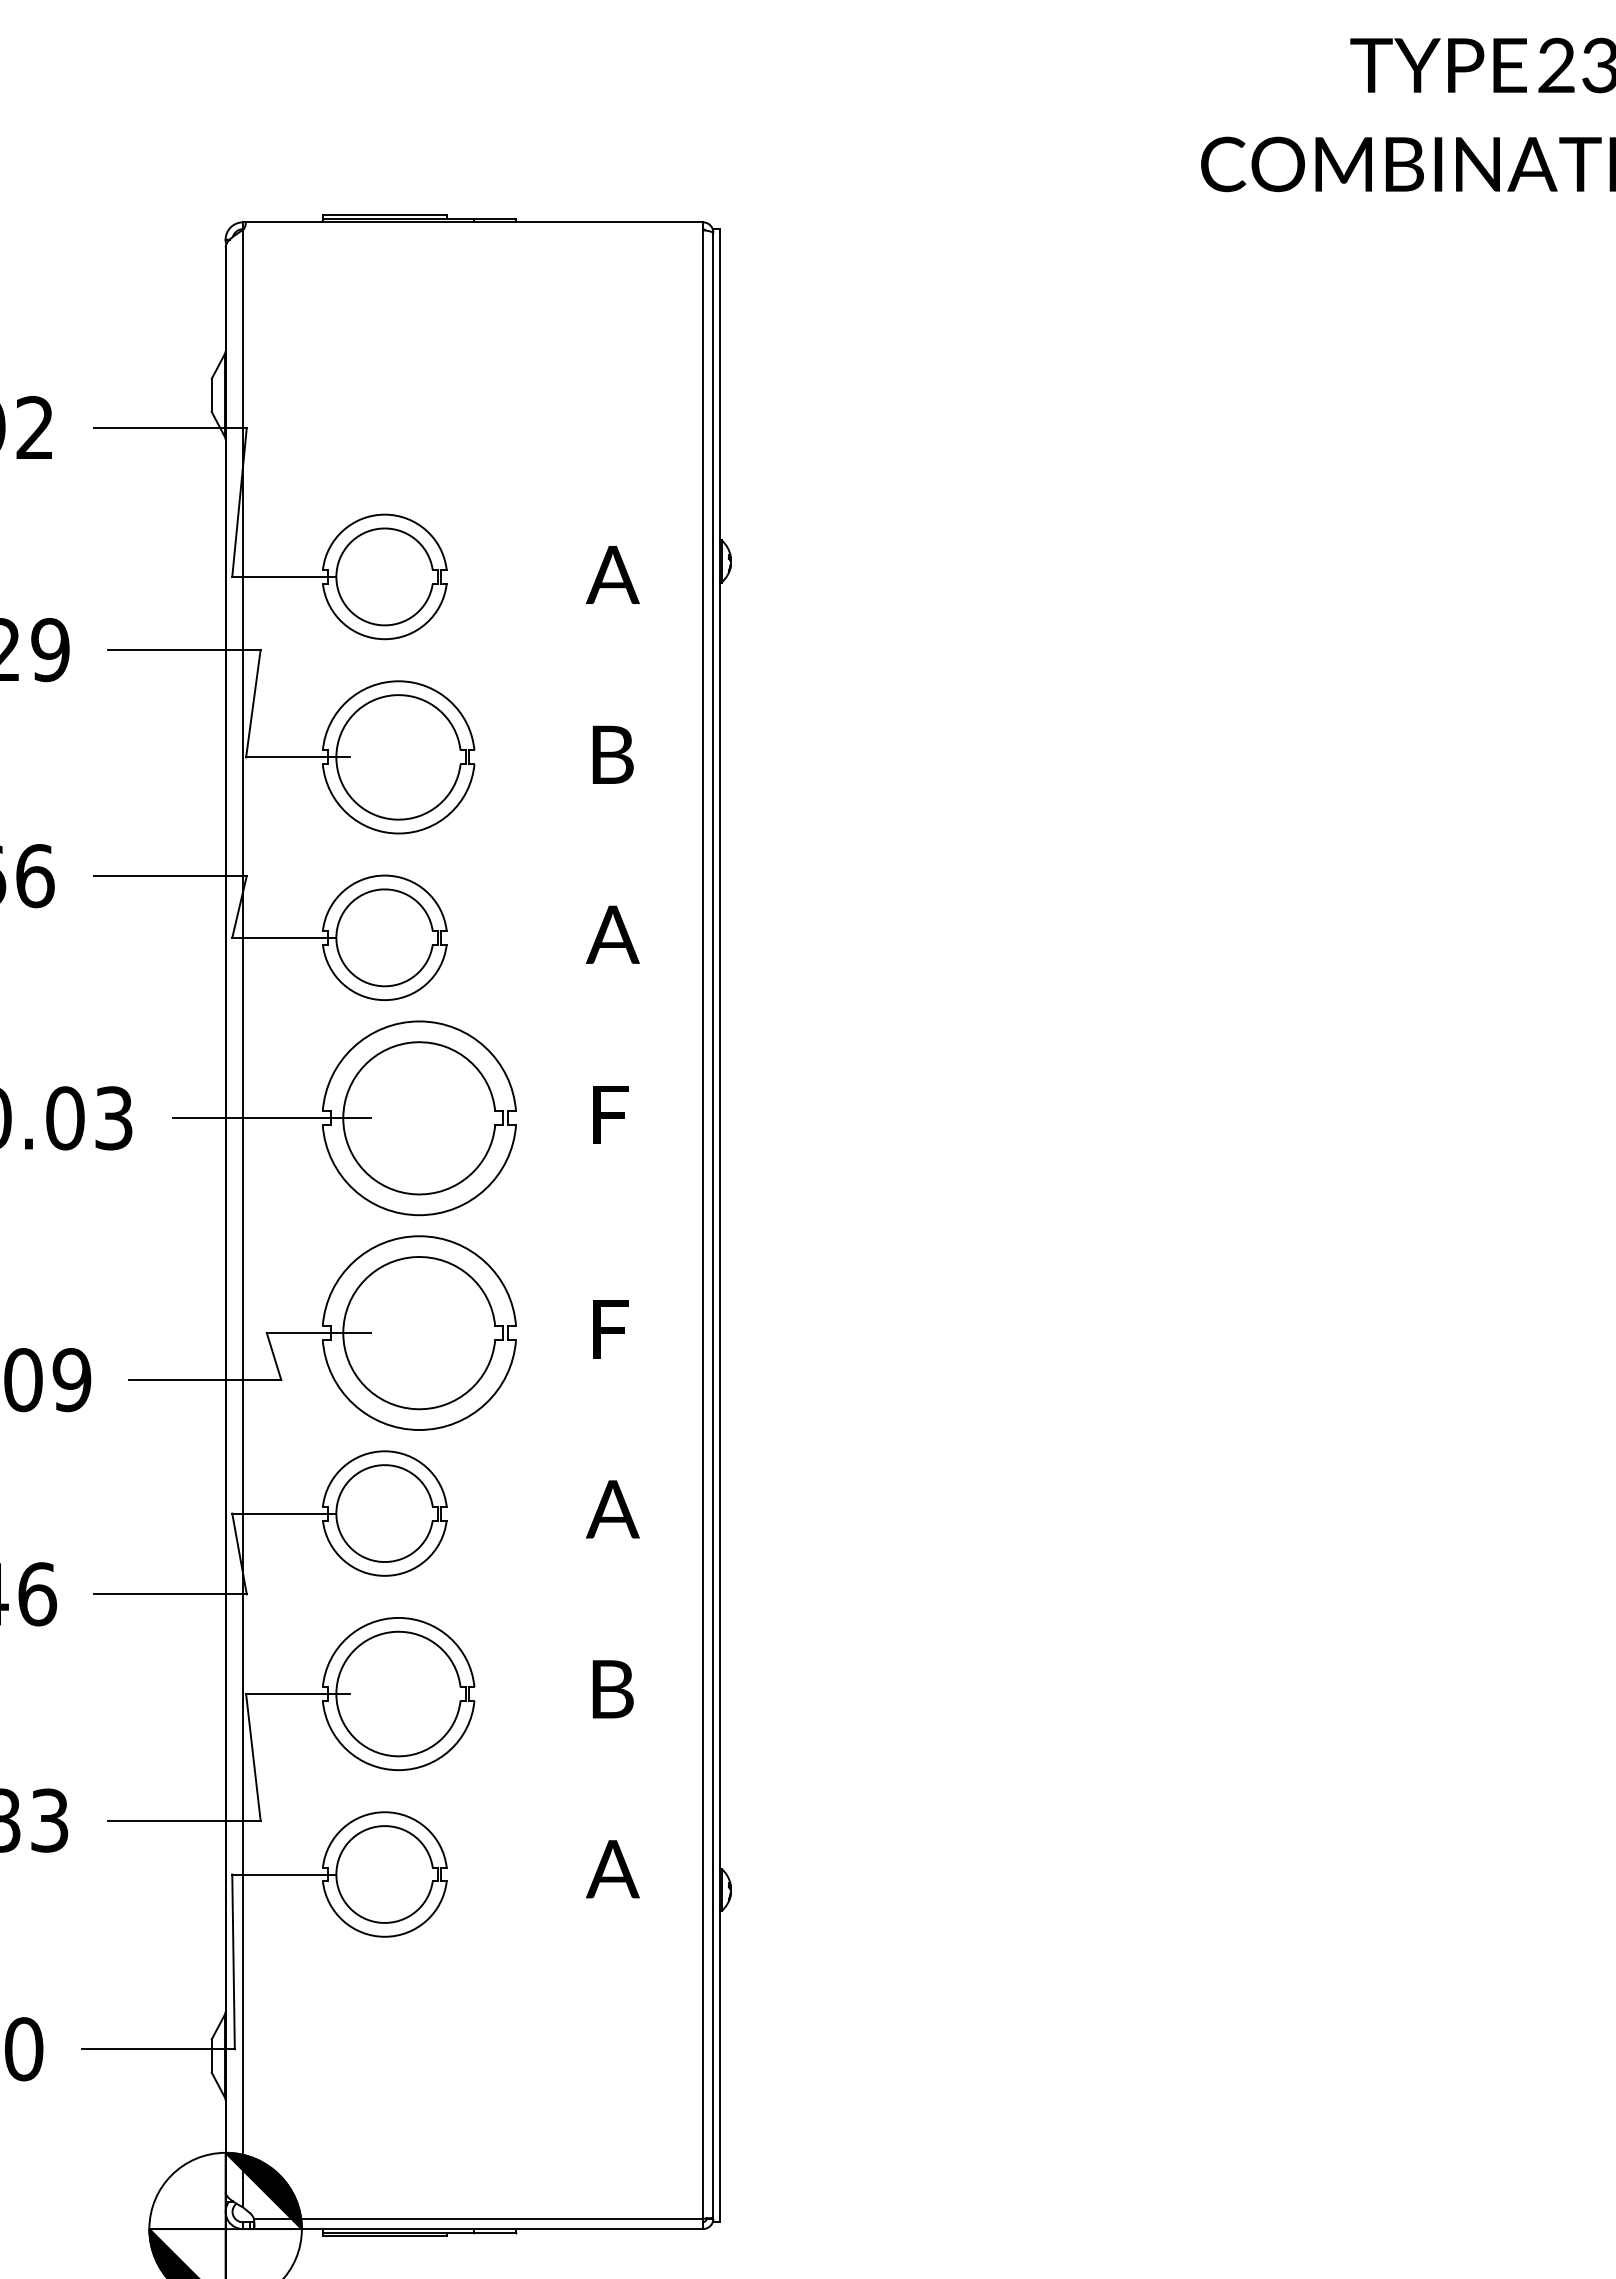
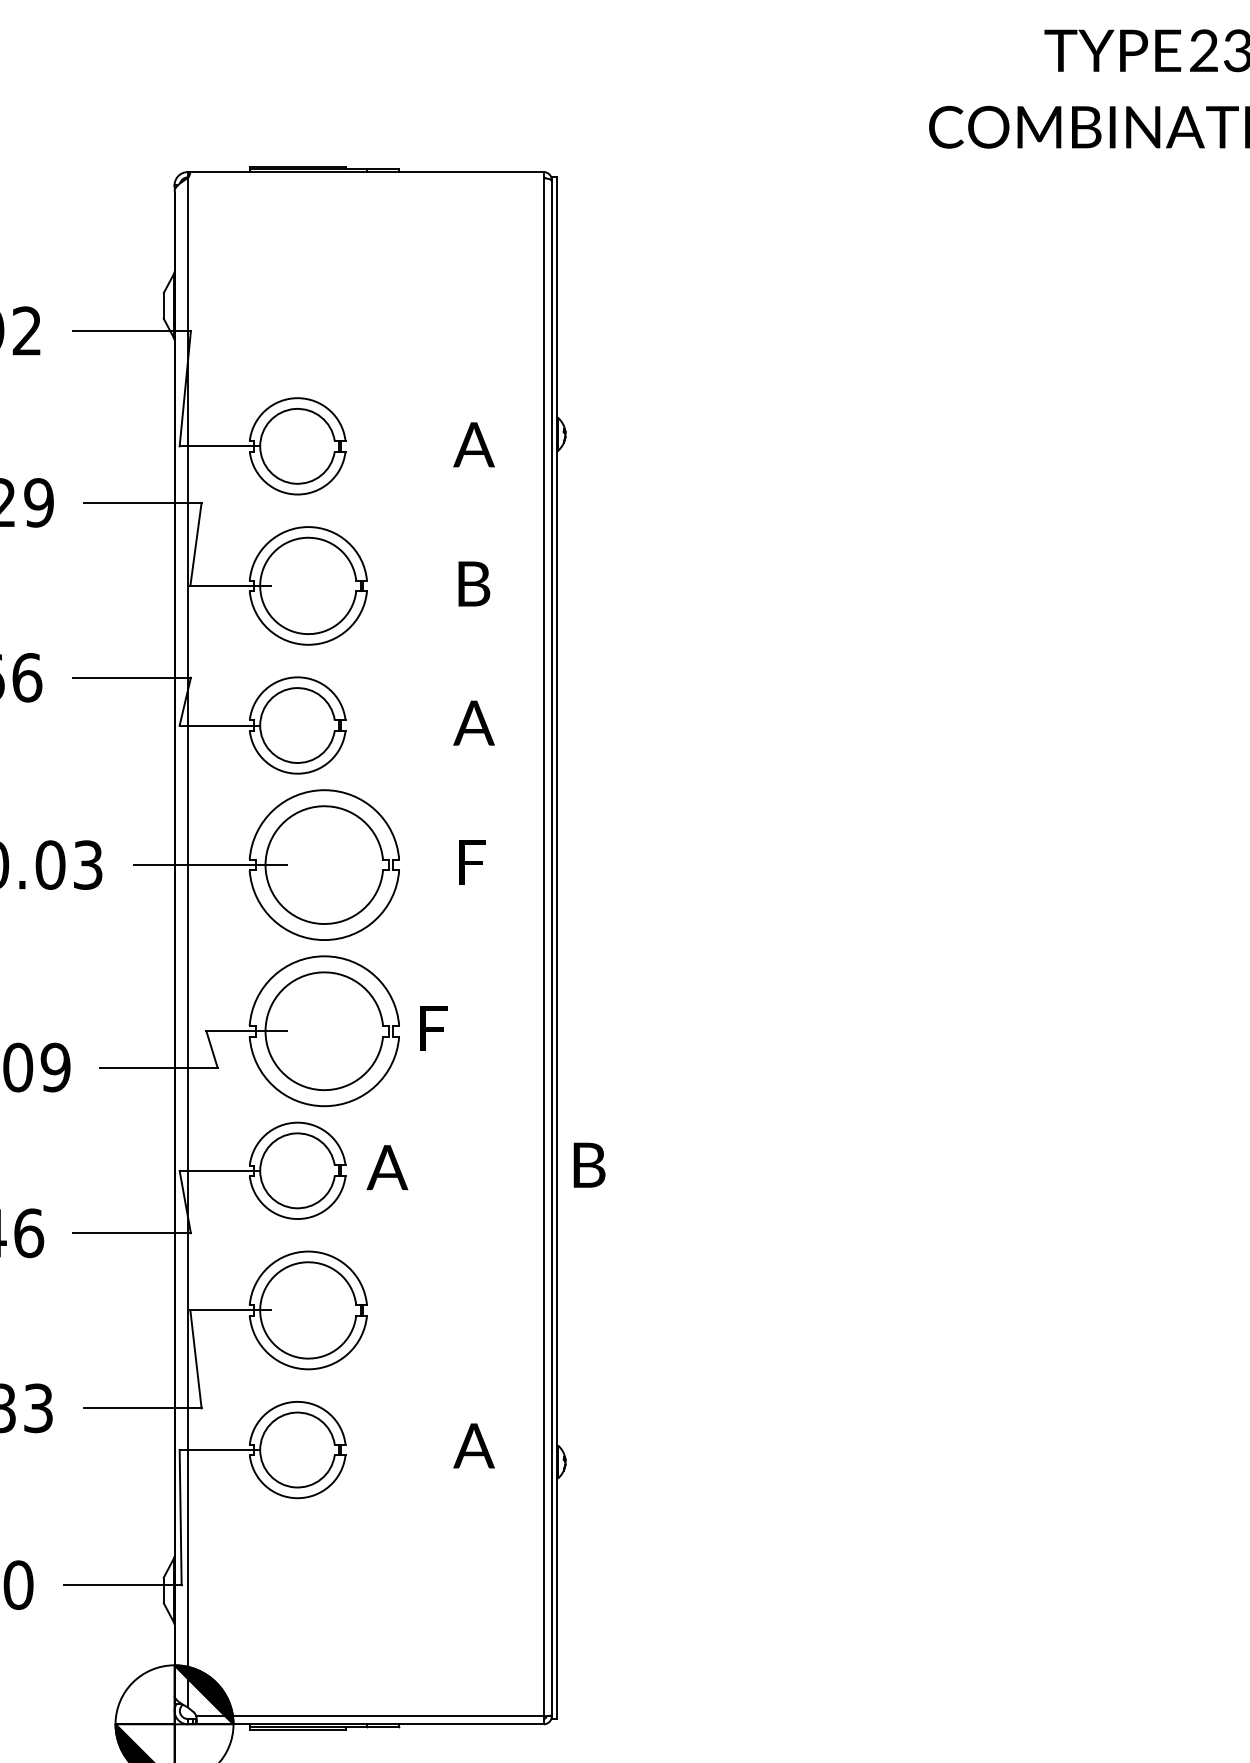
text: (610, 1329) -> (433, 1028), moved
text: (612, 1509) -> (387, 1167), moved
text: (612, 1689) -> (589, 1165), moved

